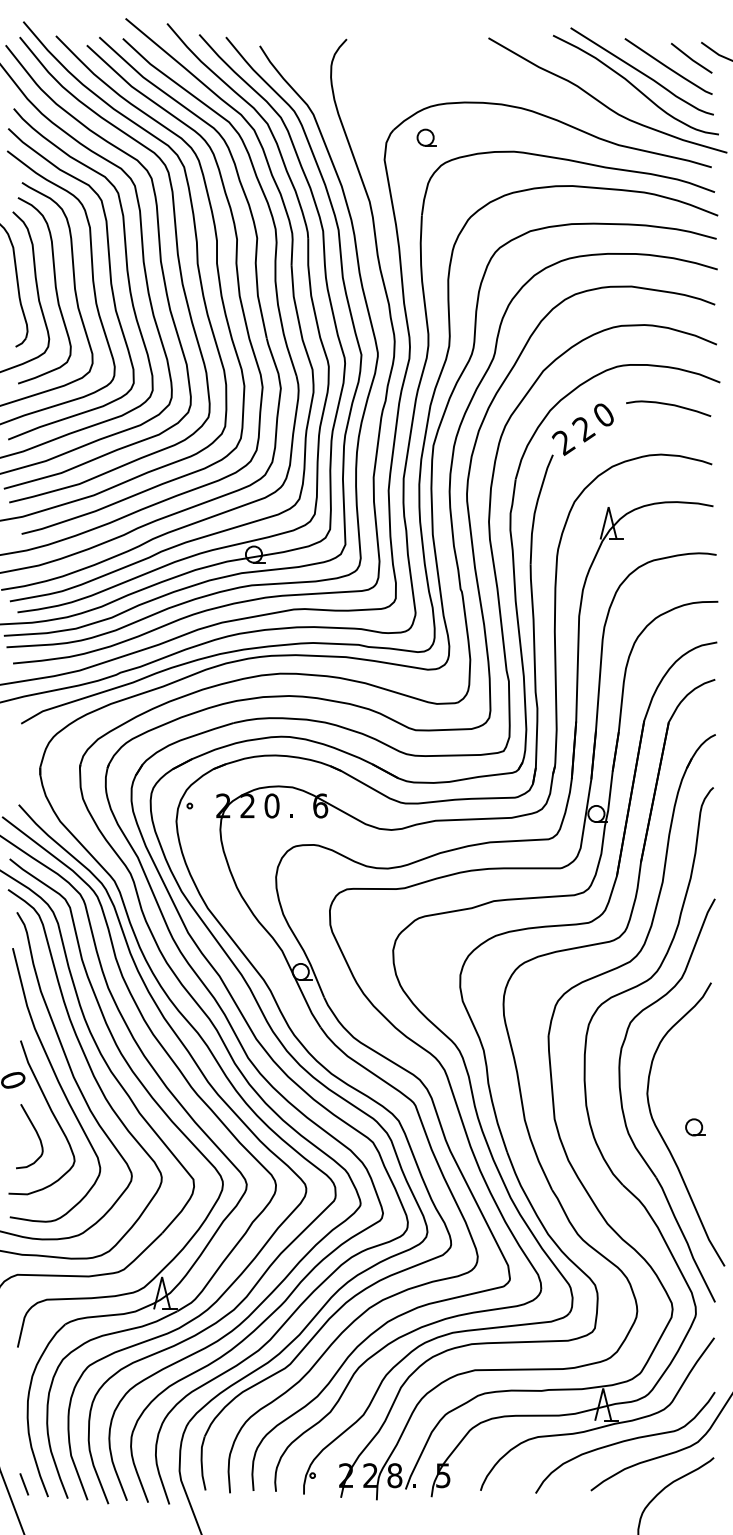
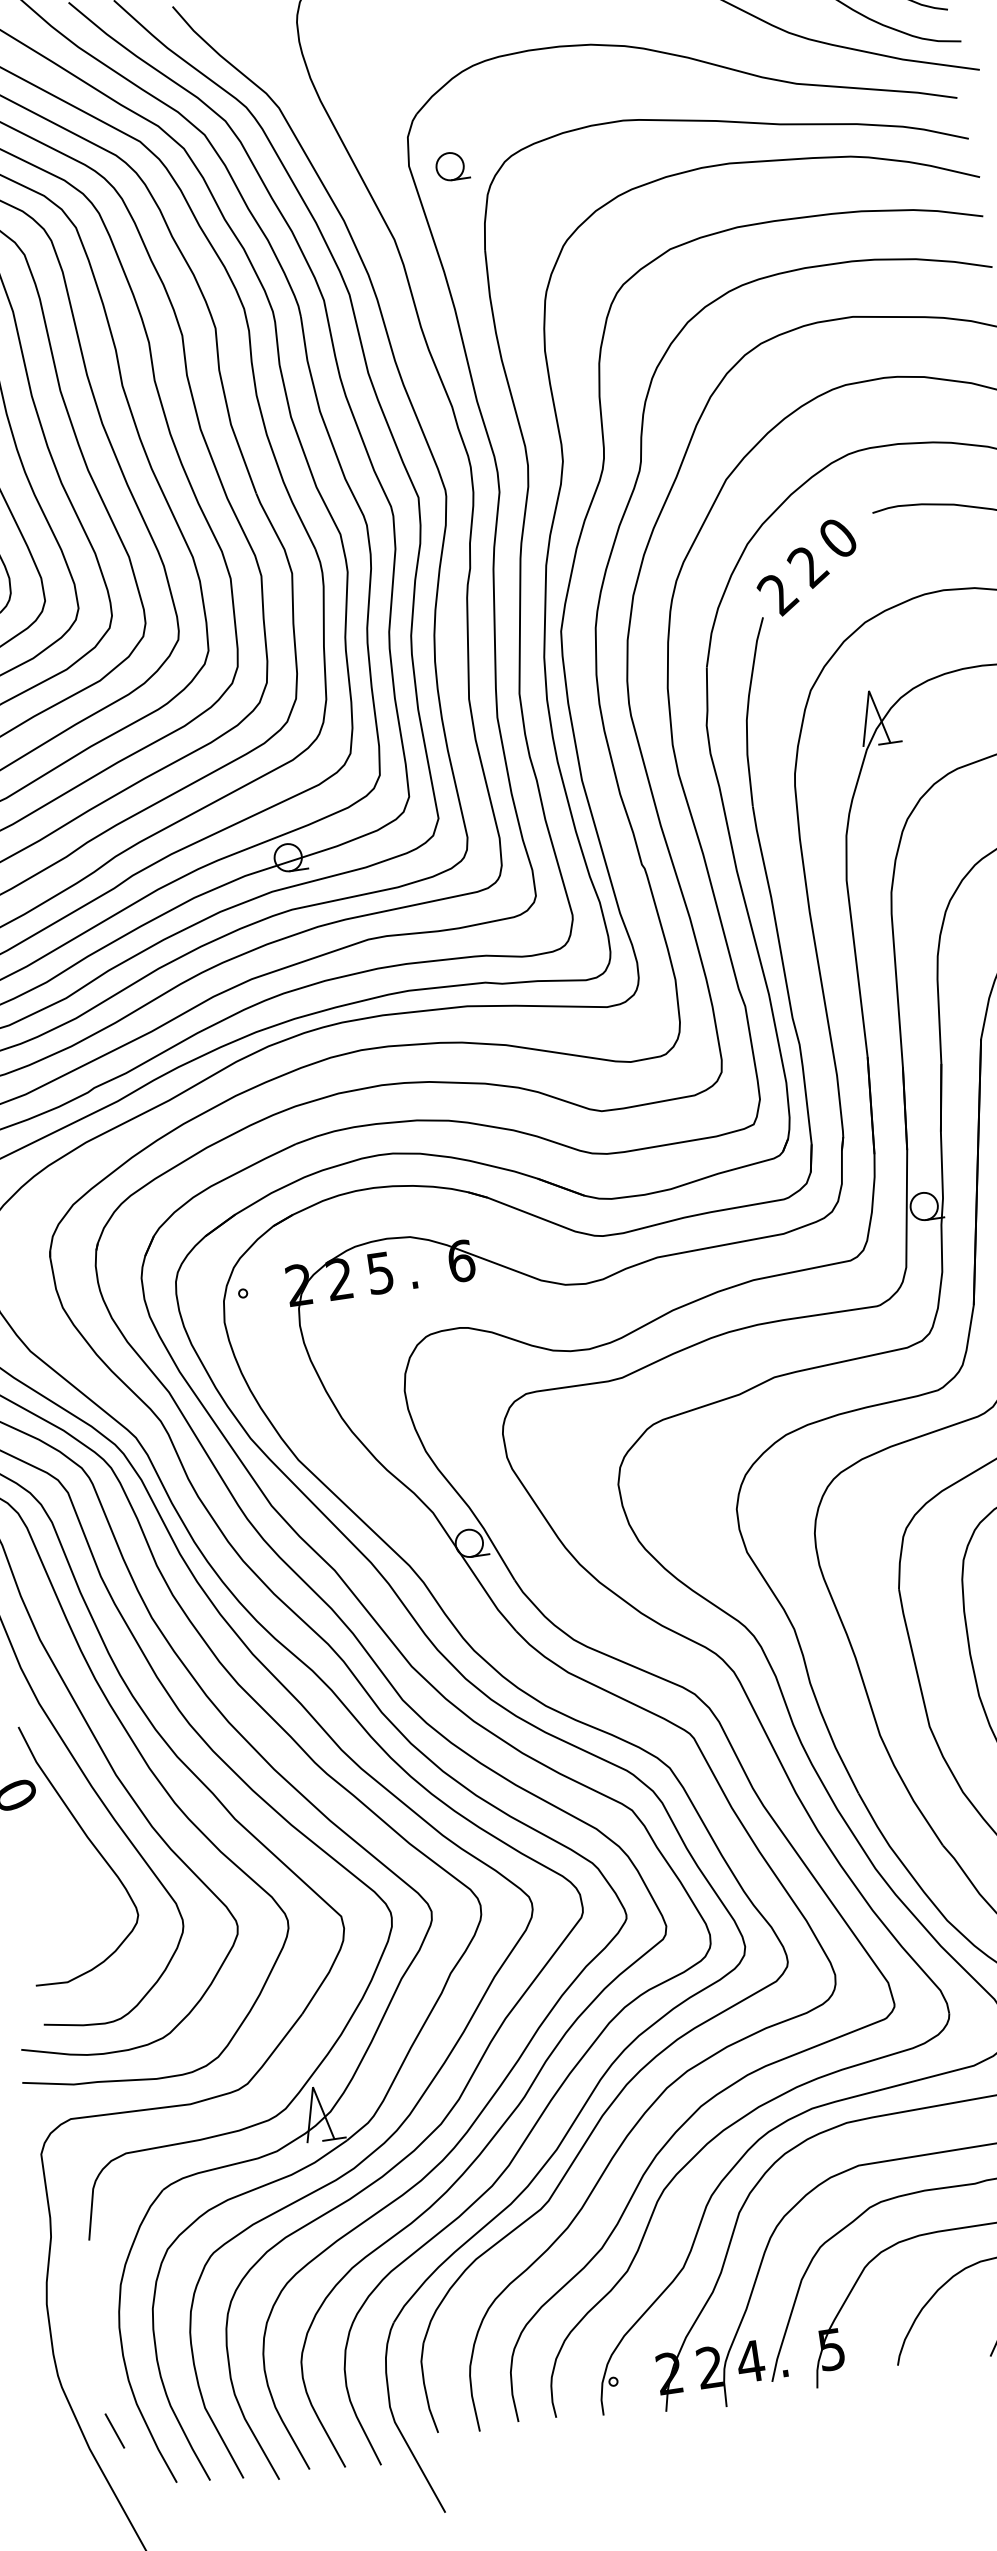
part: (426, 137) -> (451, 166), moved
text: (271, 805) -> (379, 1272), 0 -> 5
curve: (35, 1132) -> (65, 1876), removed
text: (394, 1475) -> (750, 2361), 8 -> 4
line: (24, 1484) -> (115, 2431), moved

